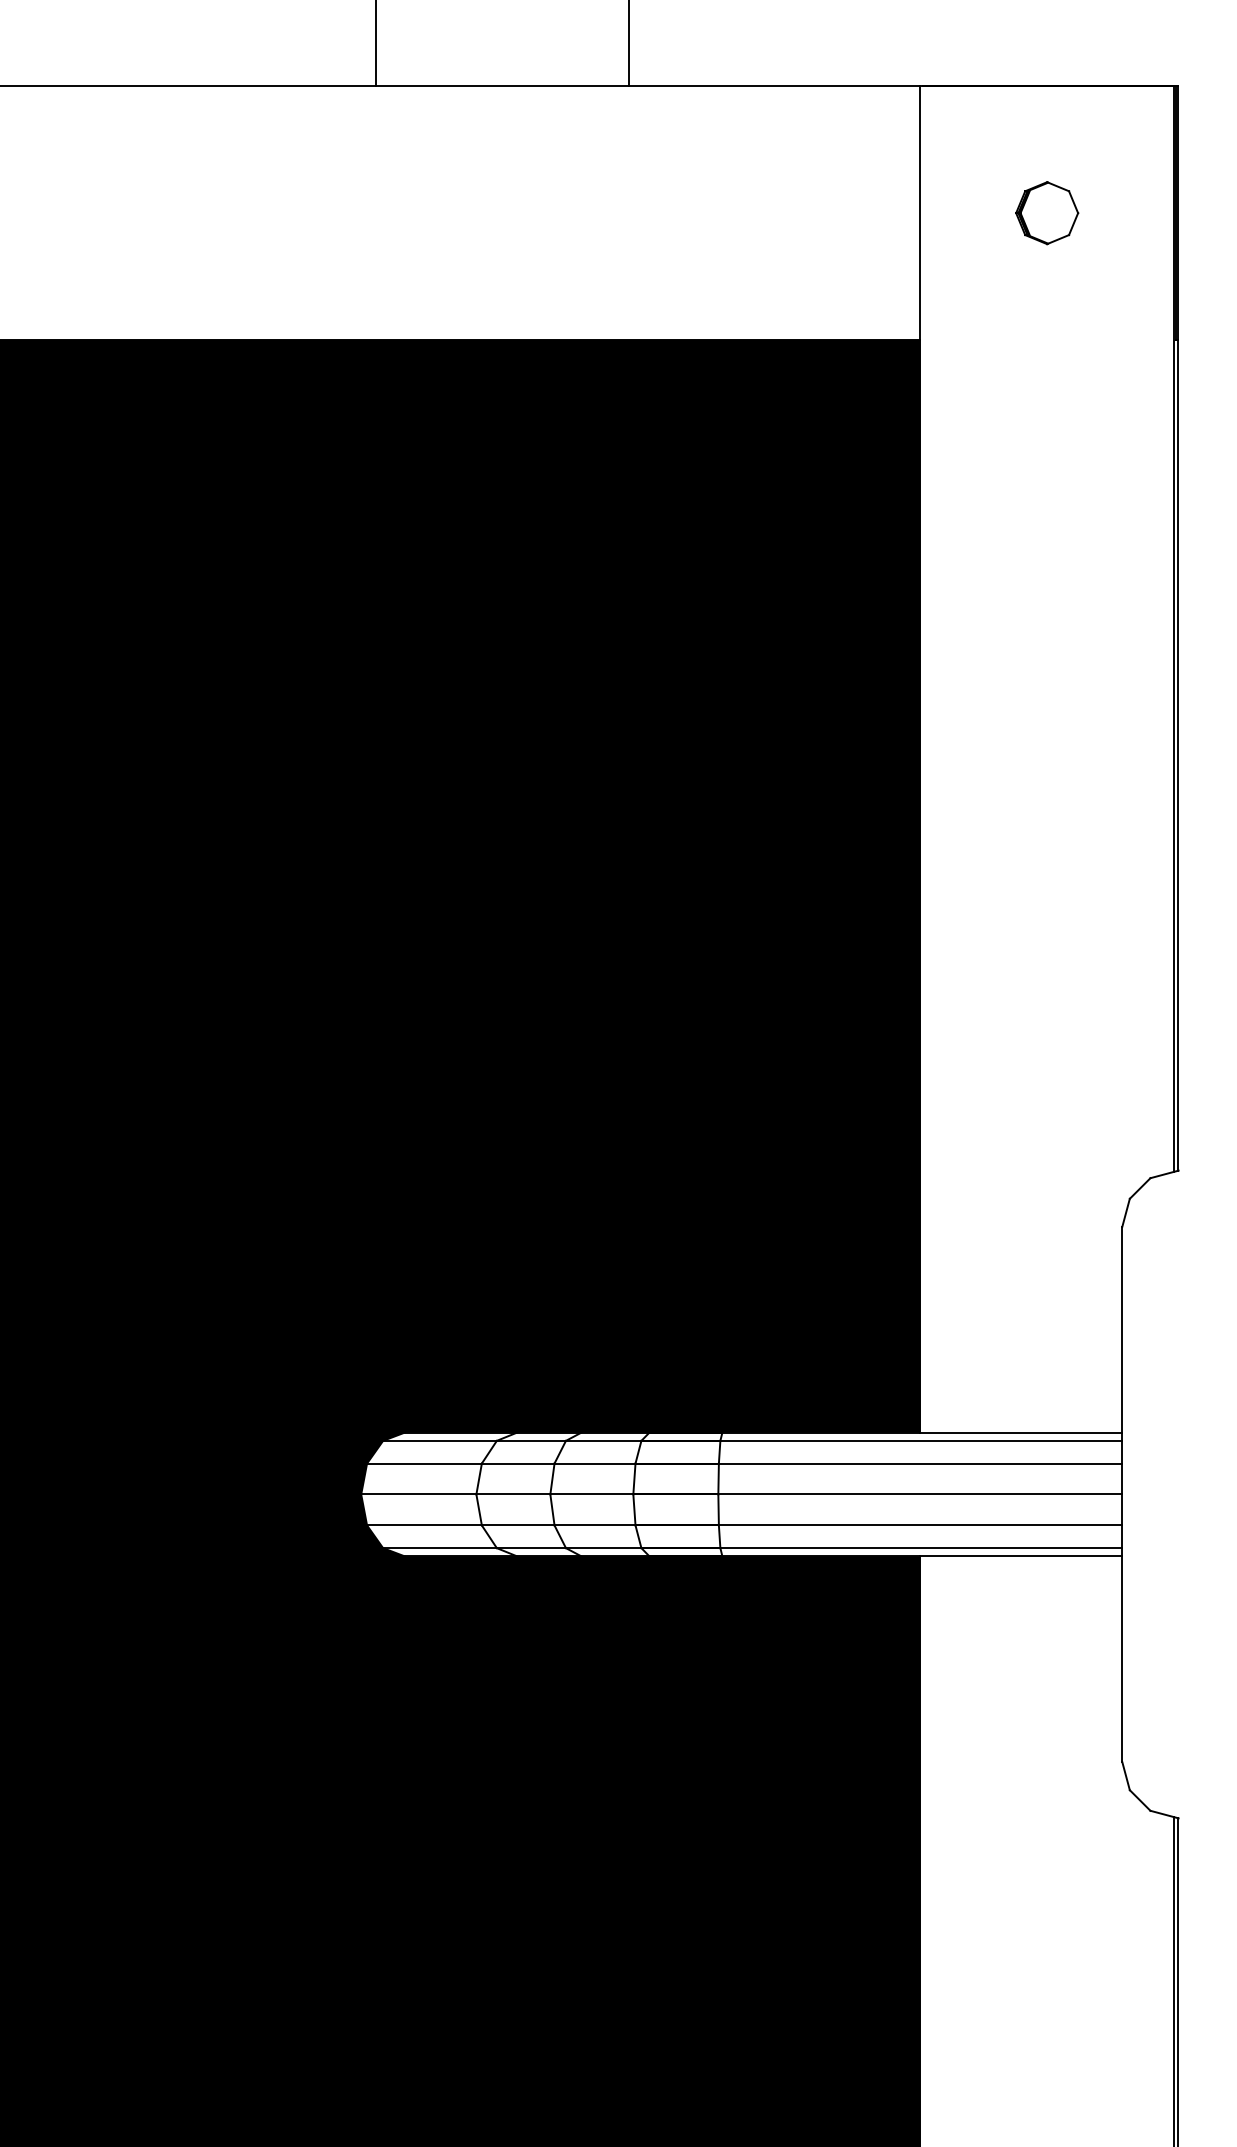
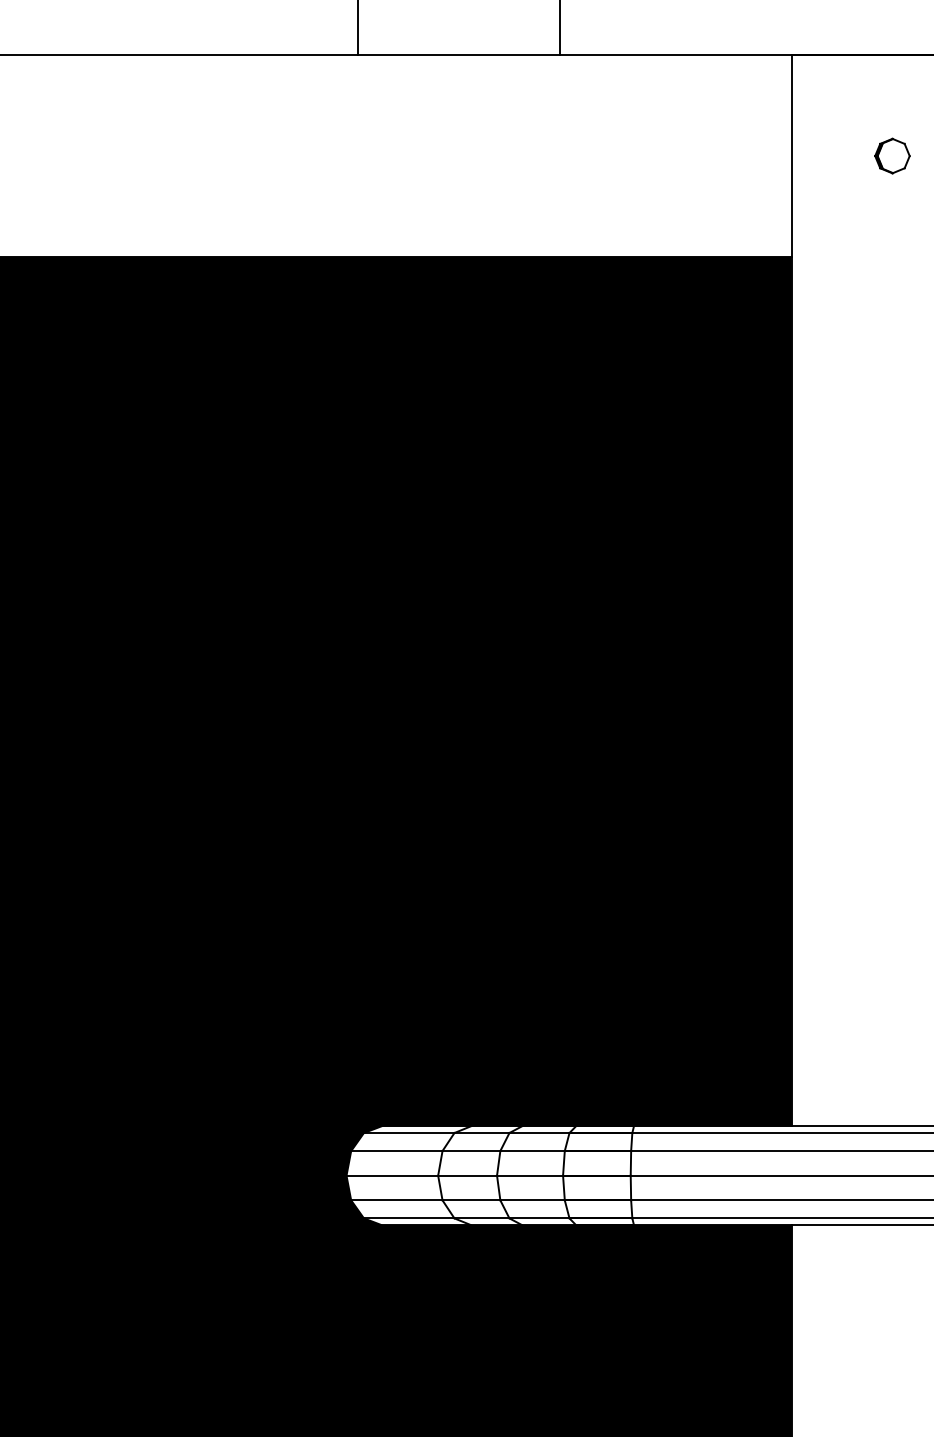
part: (1047, 213) -> (892, 156), size x0.7

